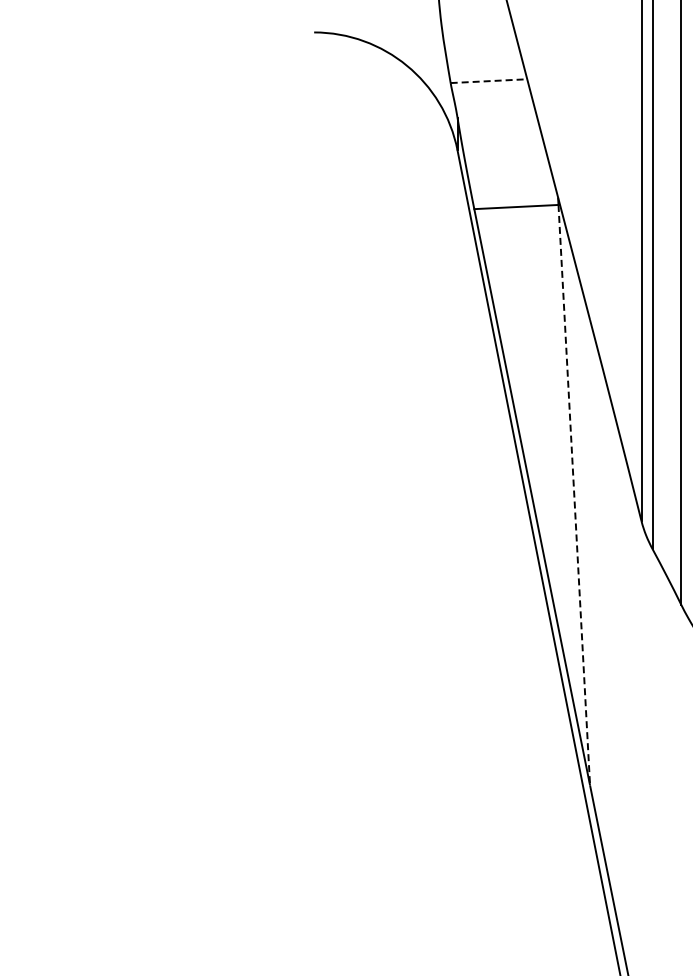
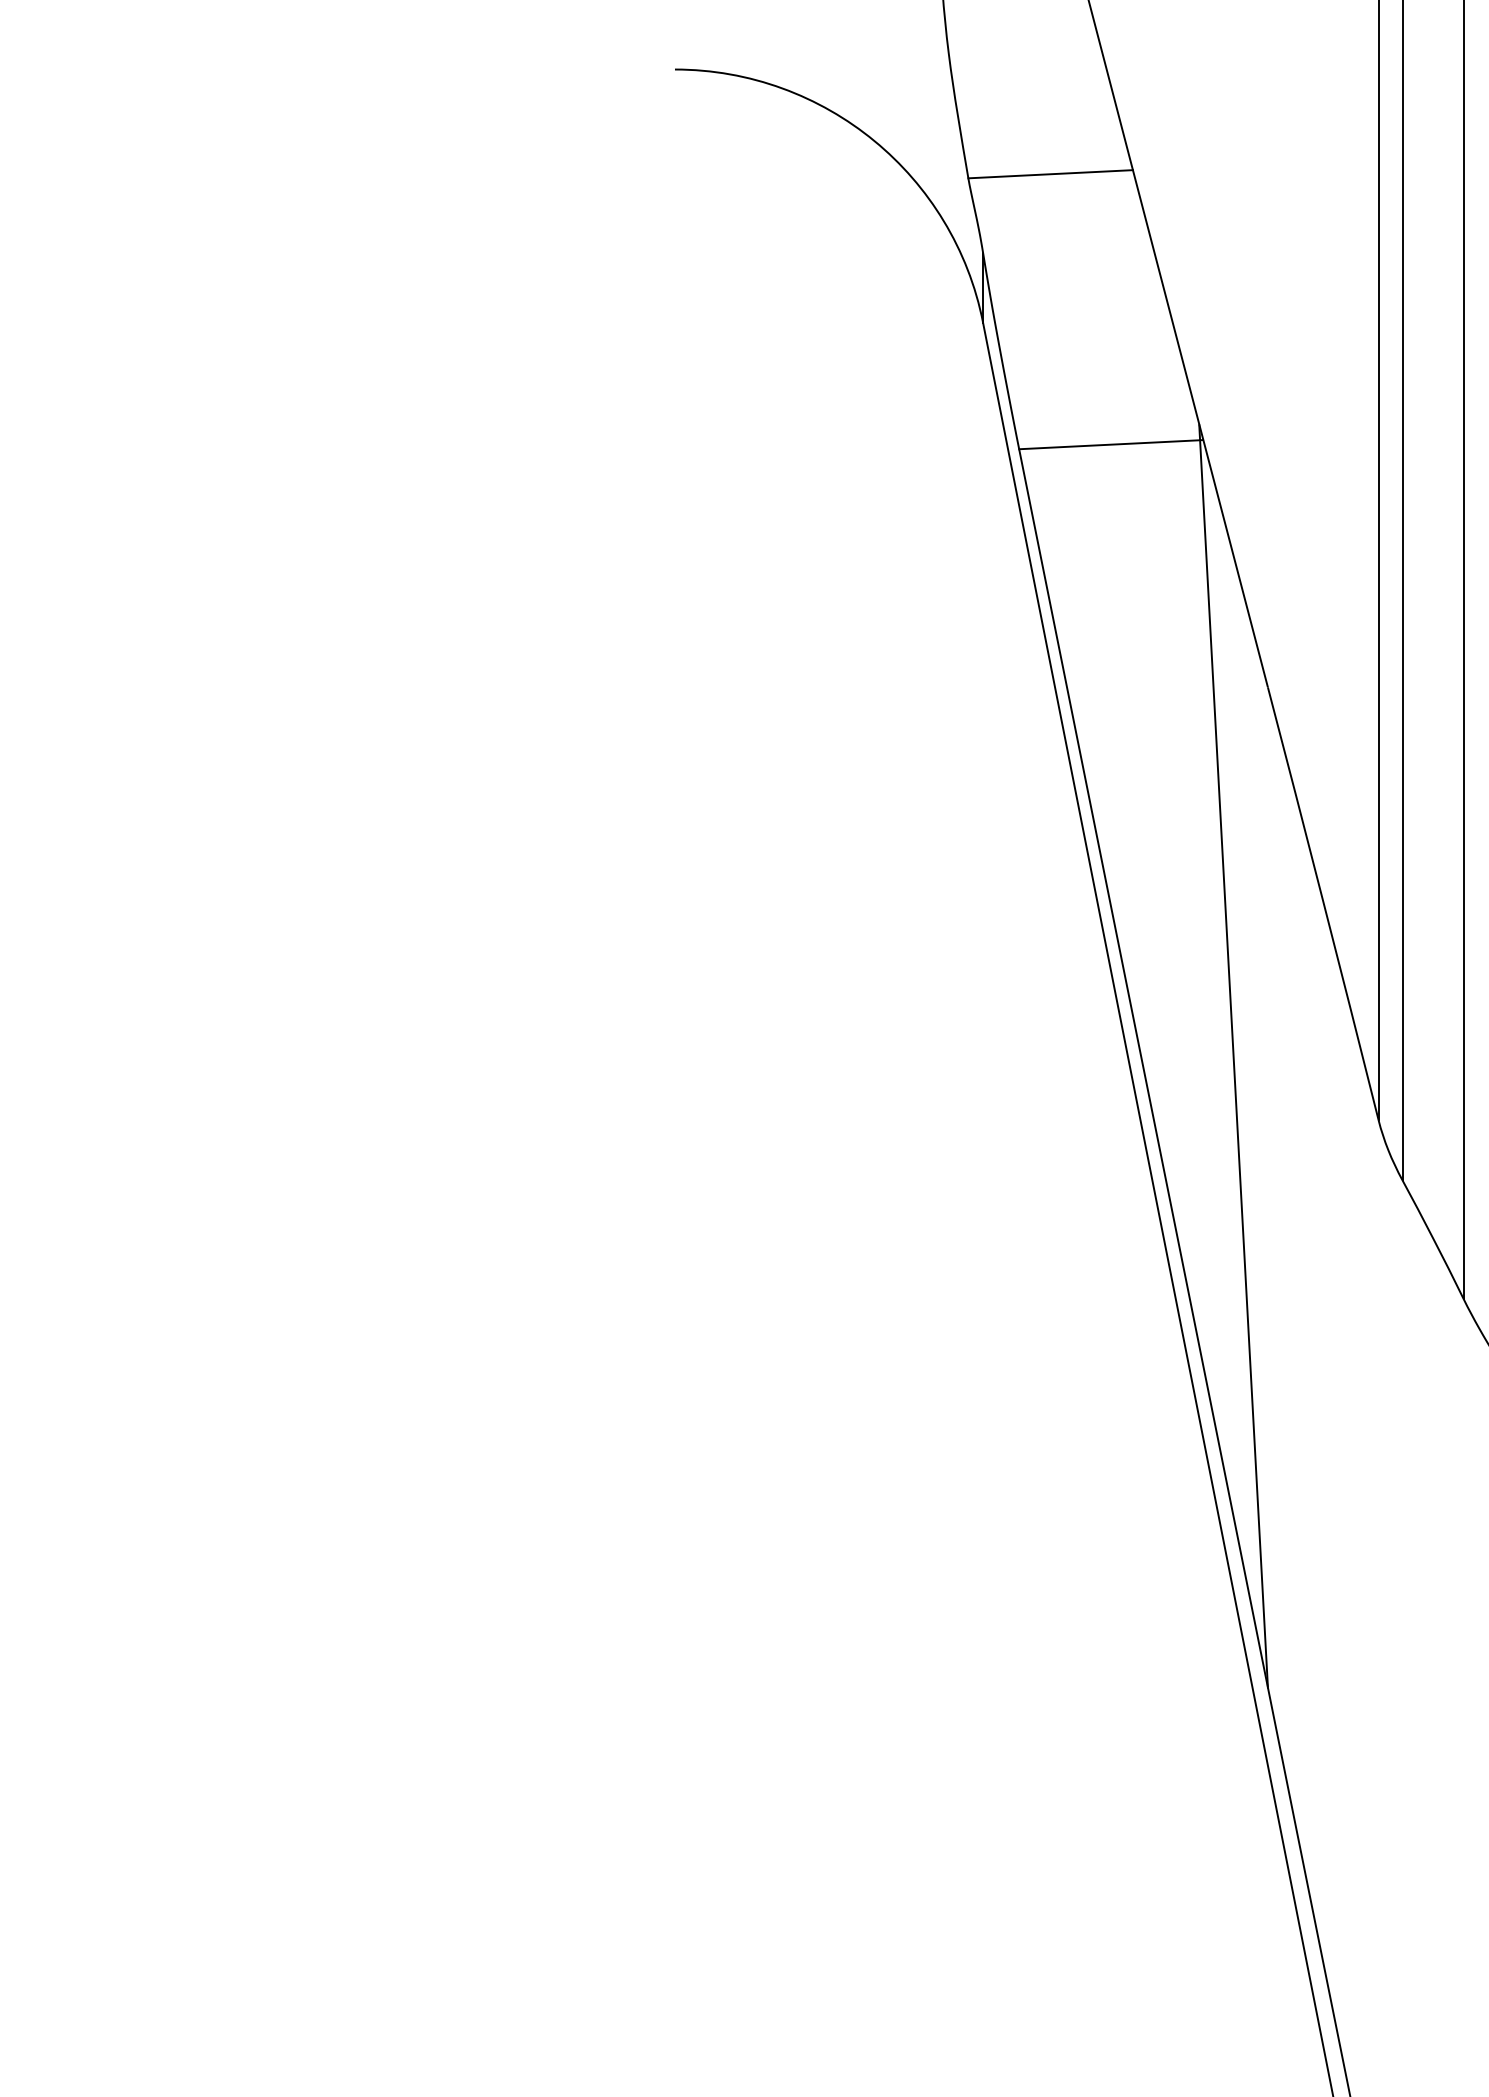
line: (489, 81) -> (1051, 174), dashed -> solid
line: (574, 495) -> (1234, 1064), dashed -> solid

